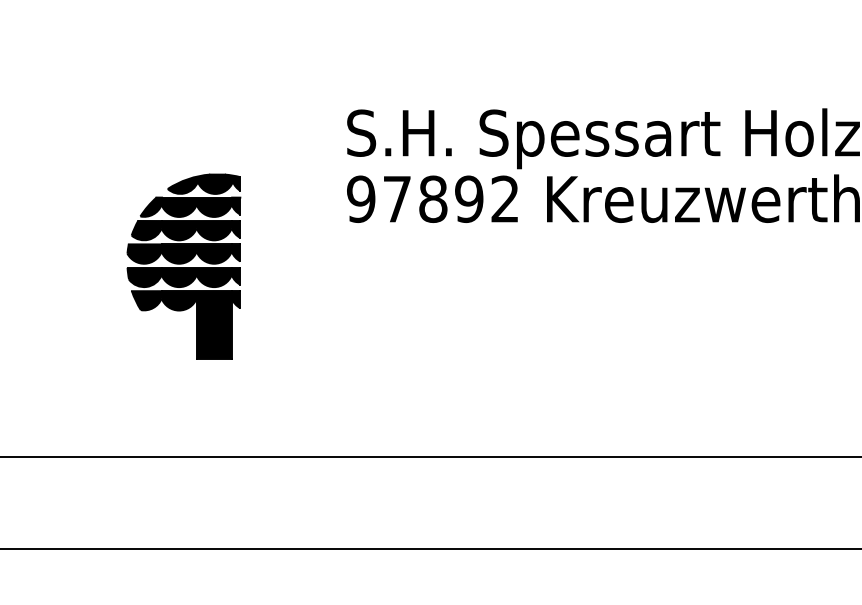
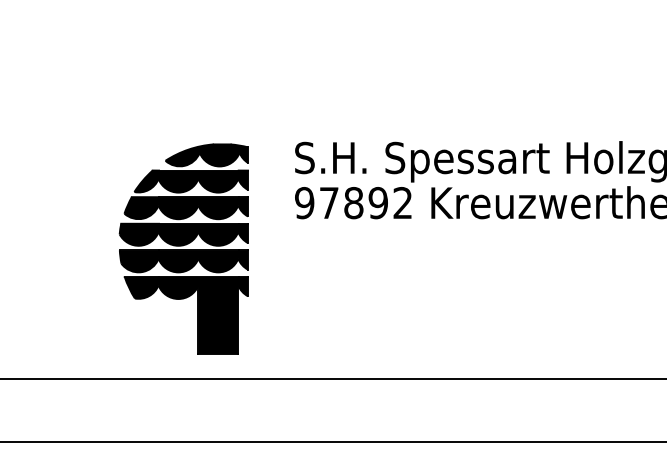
part: (183, 265) -> (183, 248), size x1.67

